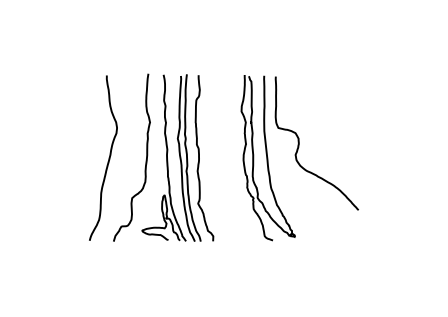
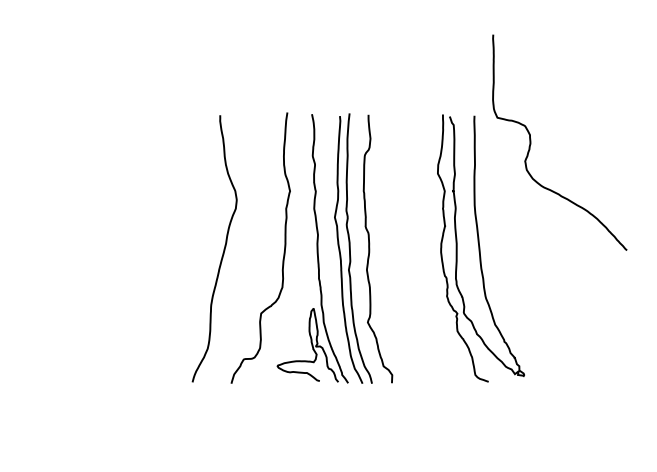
curve: (299, 143) -> (531, 142), moved

